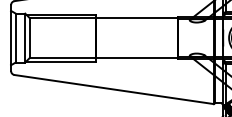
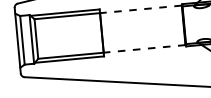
line: (136, 18) -> (140, 9), solid -> dashed
line: (136, 57) -> (144, 48), solid -> dashed

